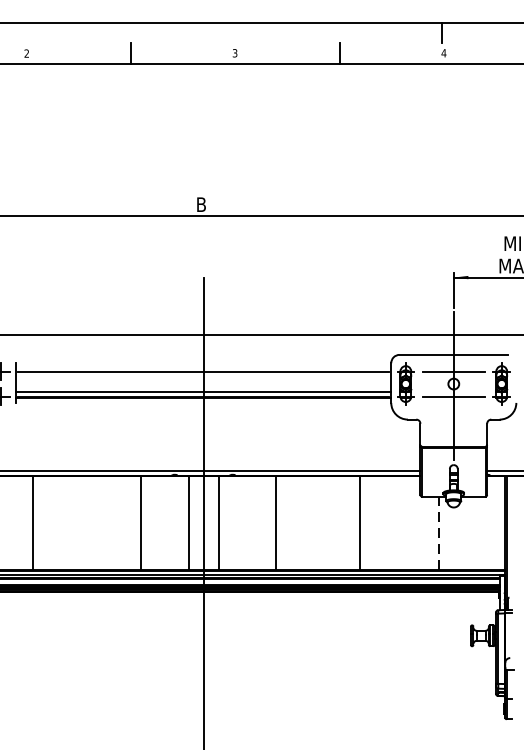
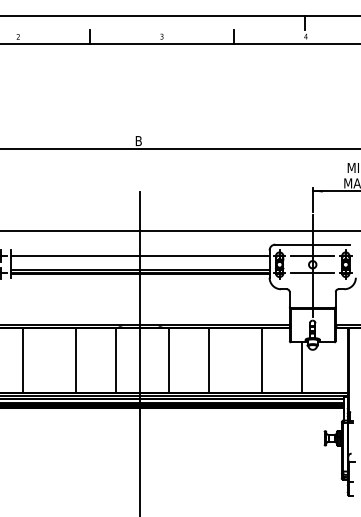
line: (140, 522) -> (75, 360), moved
line: (189, 522) -> (116, 360), moved
line: (219, 522) -> (169, 360), moved
line: (276, 522) -> (209, 360), moved
line: (360, 522) -> (262, 360), moved
line: (438, 533) -> (302, 367), dashed -> solid

